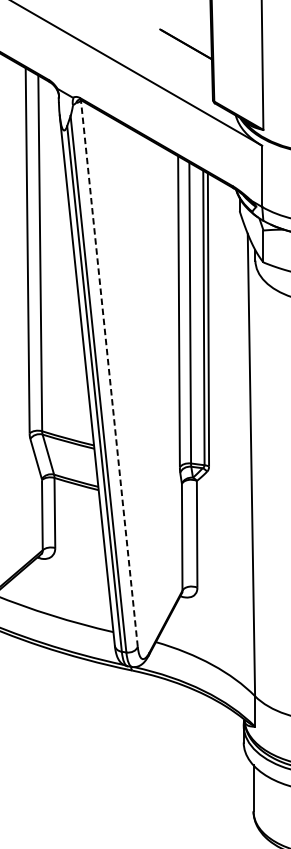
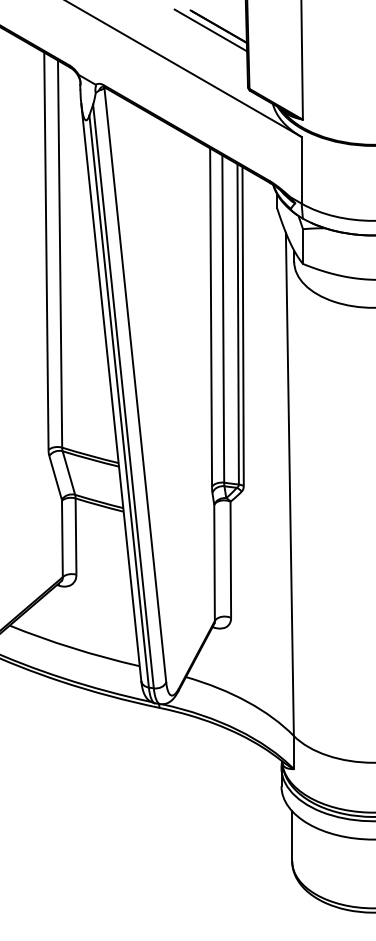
line: (178, 47) -> (210, 30), added
line: (109, 374) -> (135, 385), dashed -> solid

